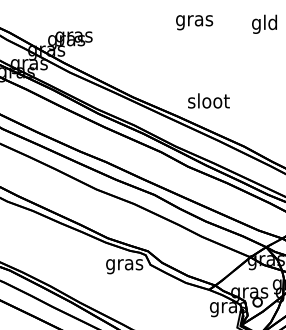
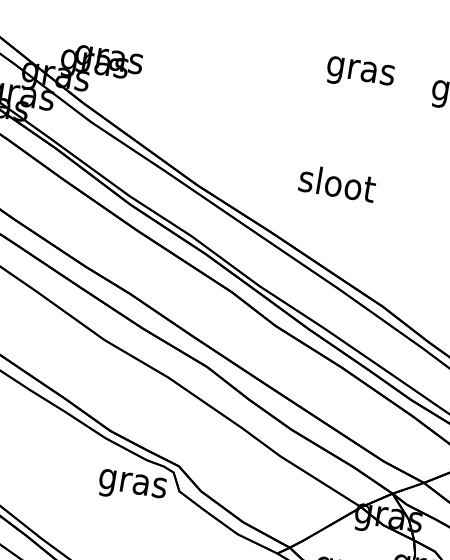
text: (194, 22) -> (360, 73), moved
text: (208, 100) -> (336, 182), moved

